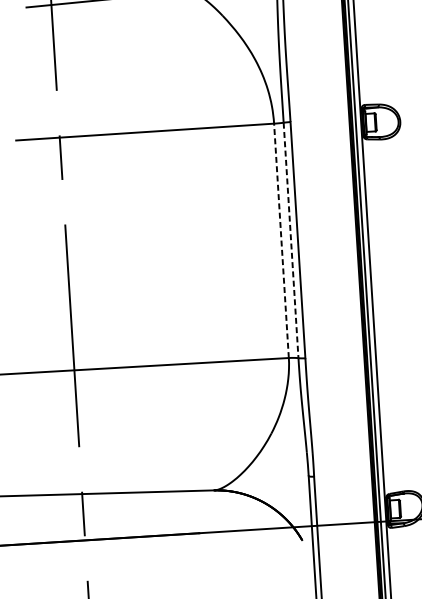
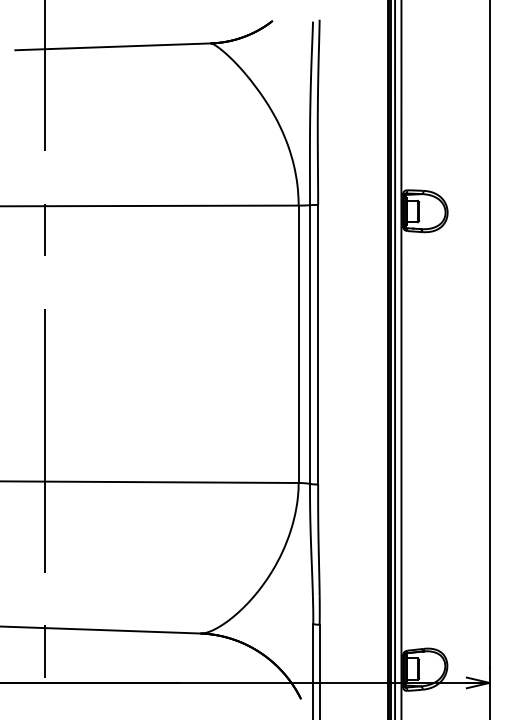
line: (281, 241) -> (298, 344), dashed -> solid
line: (291, 241) -> (310, 345), dashed -> solid

